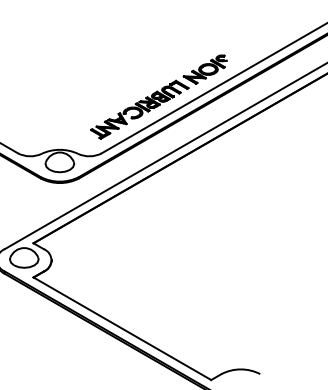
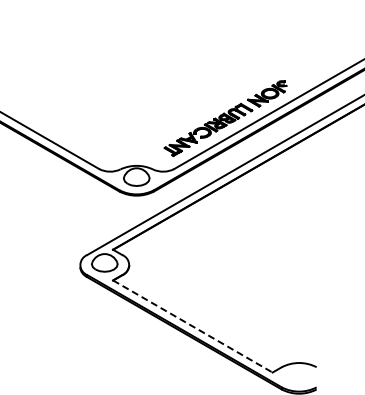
line: (123, 328) -> (193, 326), solid -> dashed

